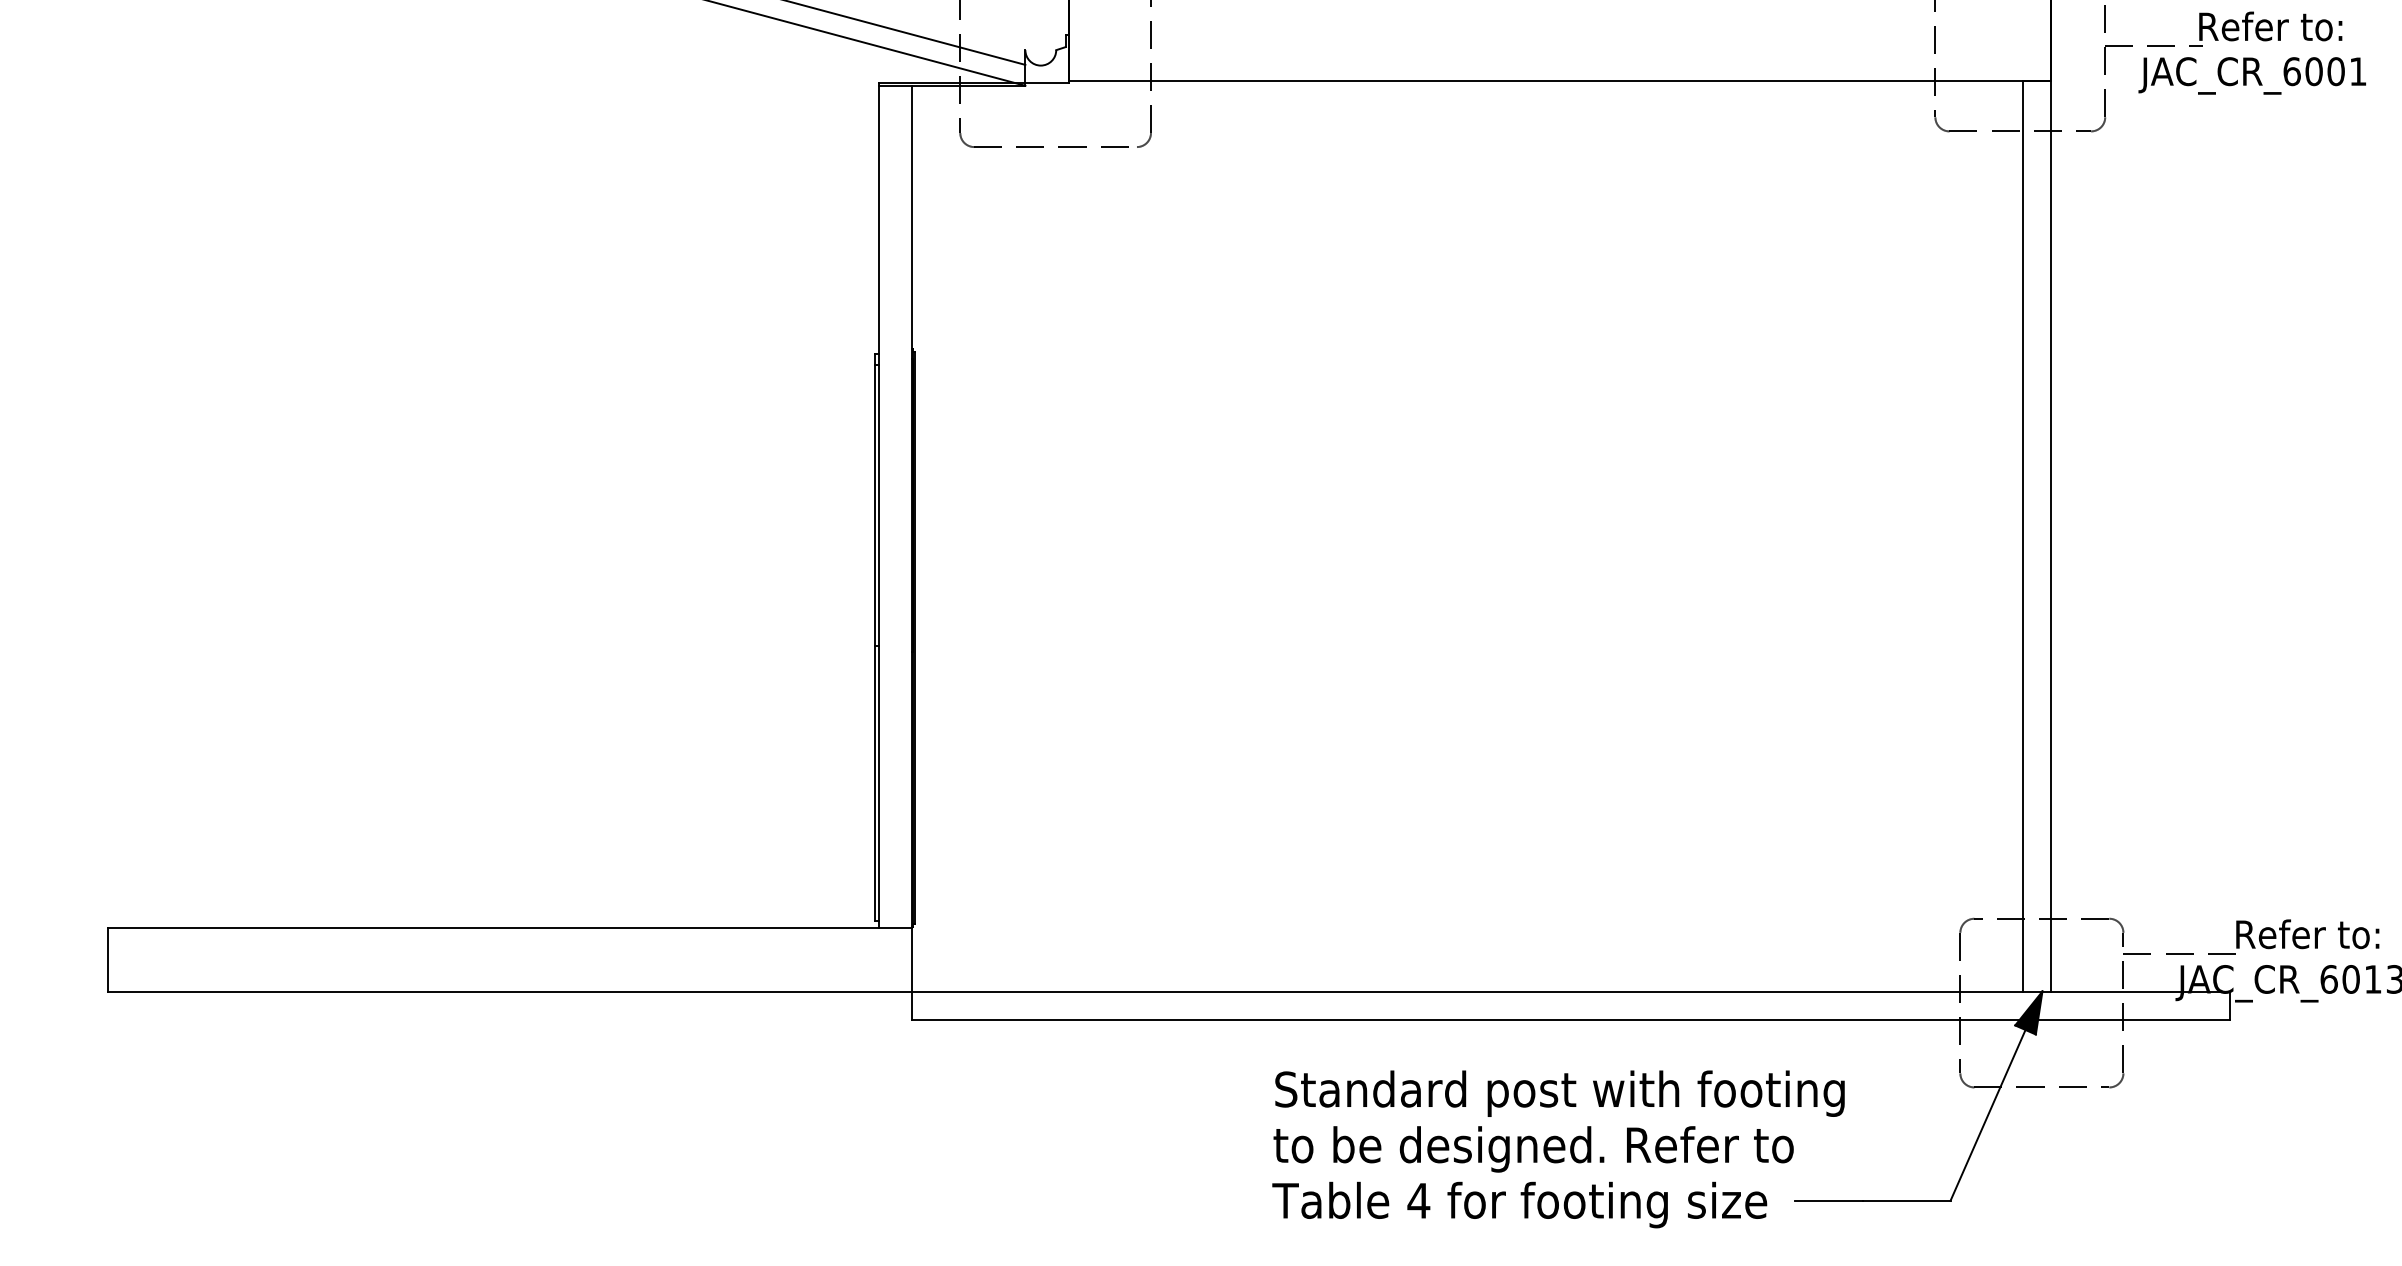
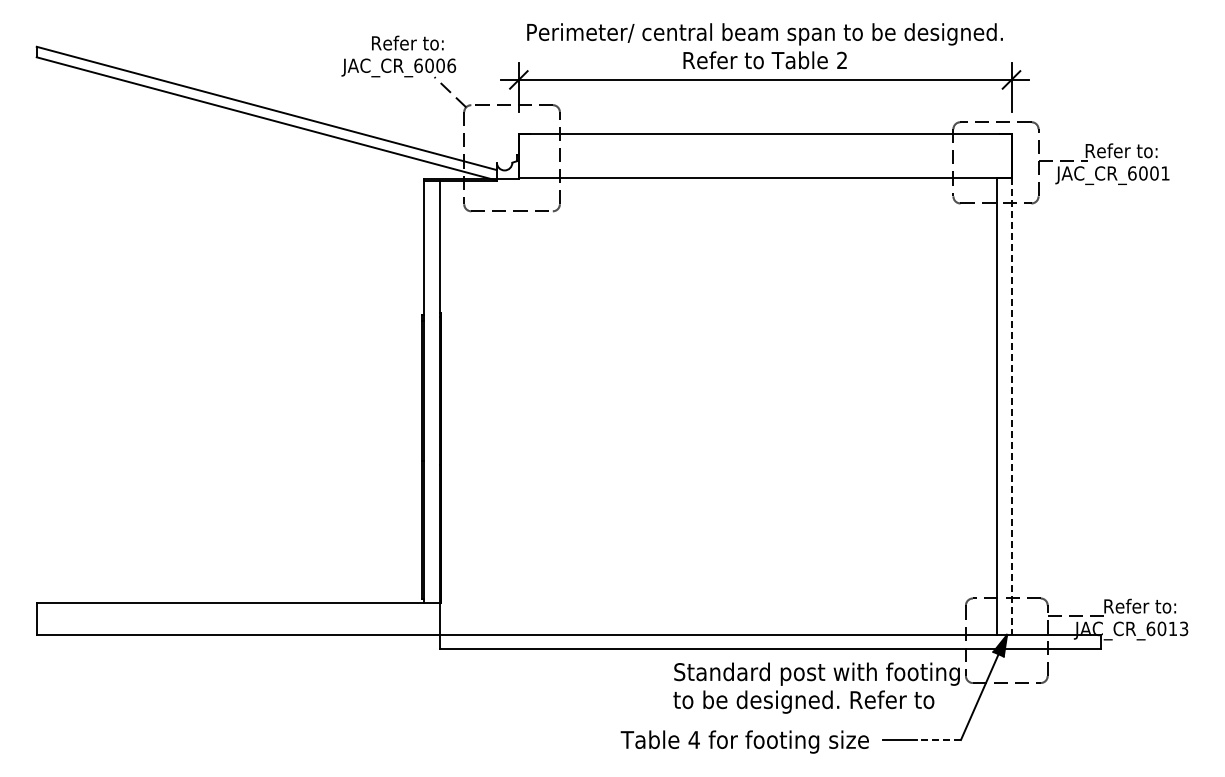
line: (2051, 538) -> (1011, 407), solid -> dashed
text: (1558, 1120) -> (816, 687), moved
line: (1907, 1199) -> (939, 739), solid -> dashed

